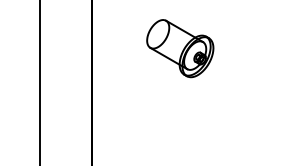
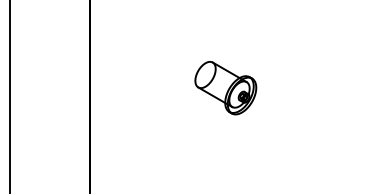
part: (180, 48) -> (226, 87), size x0.6

